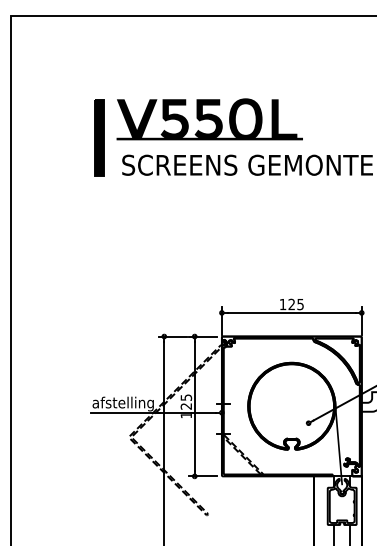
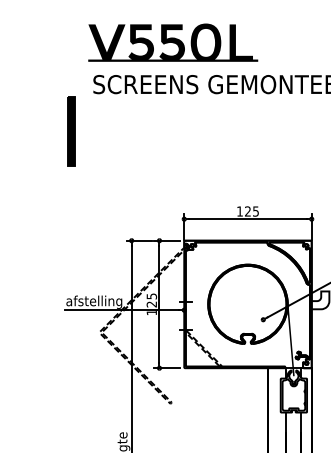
part: (99, 137) -> (71, 131), moved

